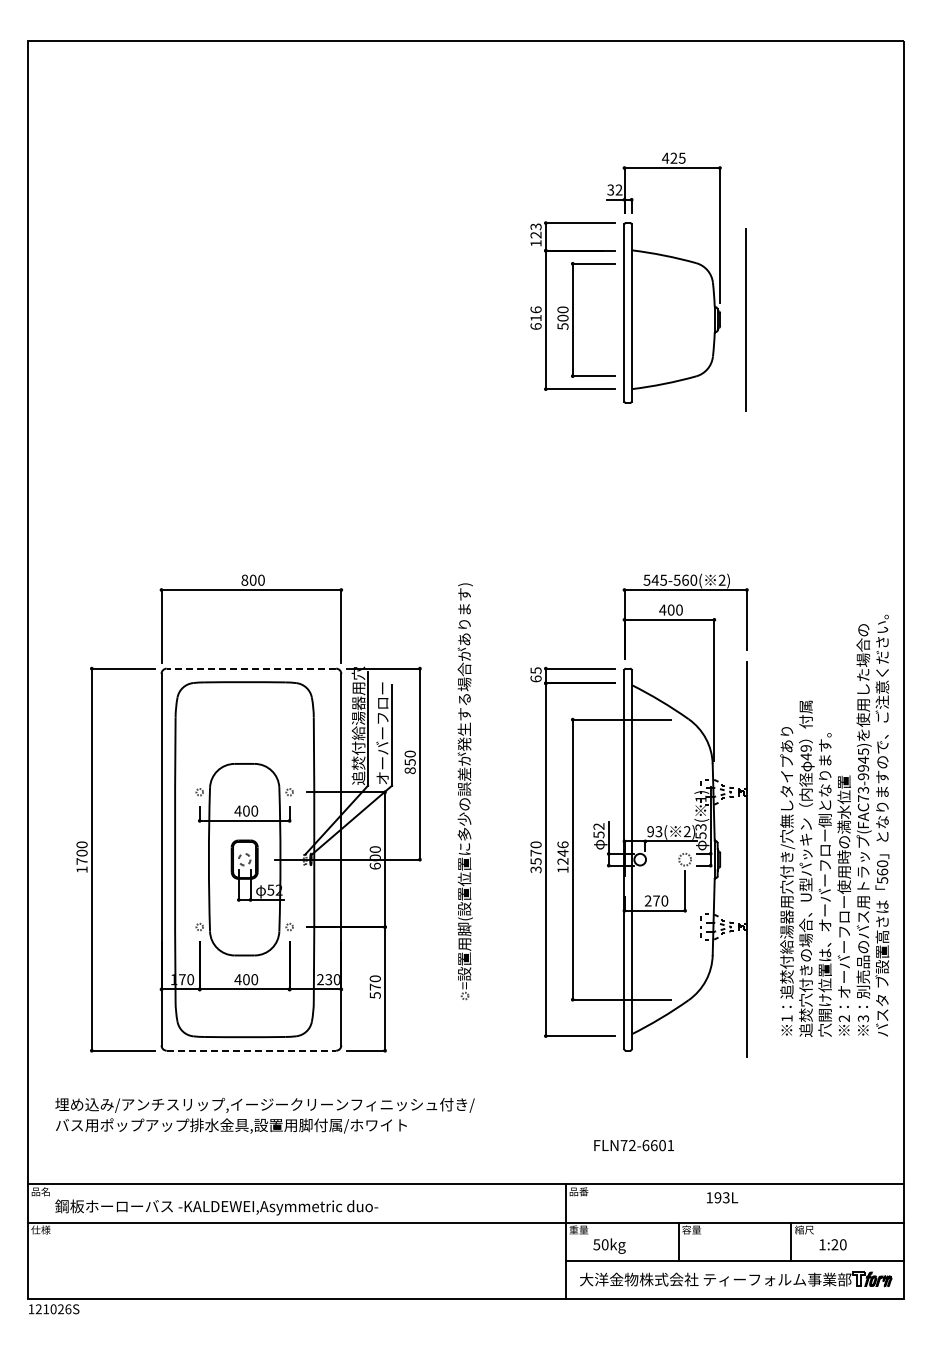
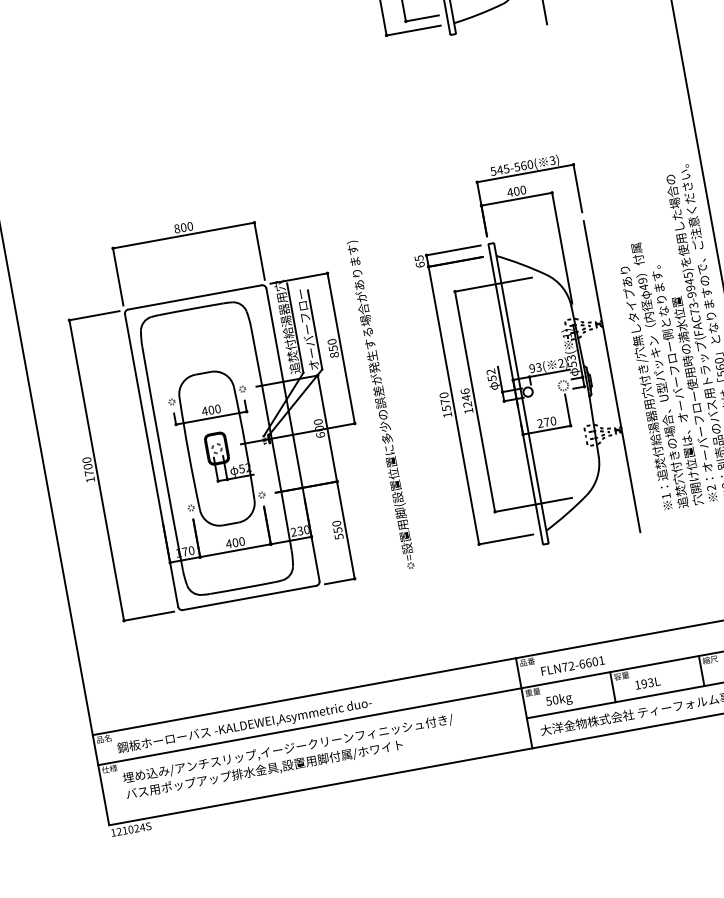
text: (721, 580) -> (552, 160), 2) -> 3)
line: (251, 668) -> (195, 297), dashed -> solid
part: (464, 791) -> (381, 404), moved
text: (535, 869) -> (447, 414), 3570 -> 1570
text: (375, 986) -> (338, 529), 570 -> 550
line: (251, 1050) -> (249, 597), dashed -> solid
text: (264, 1115) -> (289, 757), moved
text: (633, 1145) -> (572, 665), moved
text: (722, 1197) -> (647, 683), moved
text: (68, 1309) -> (142, 827), 121026S -> 121024S

